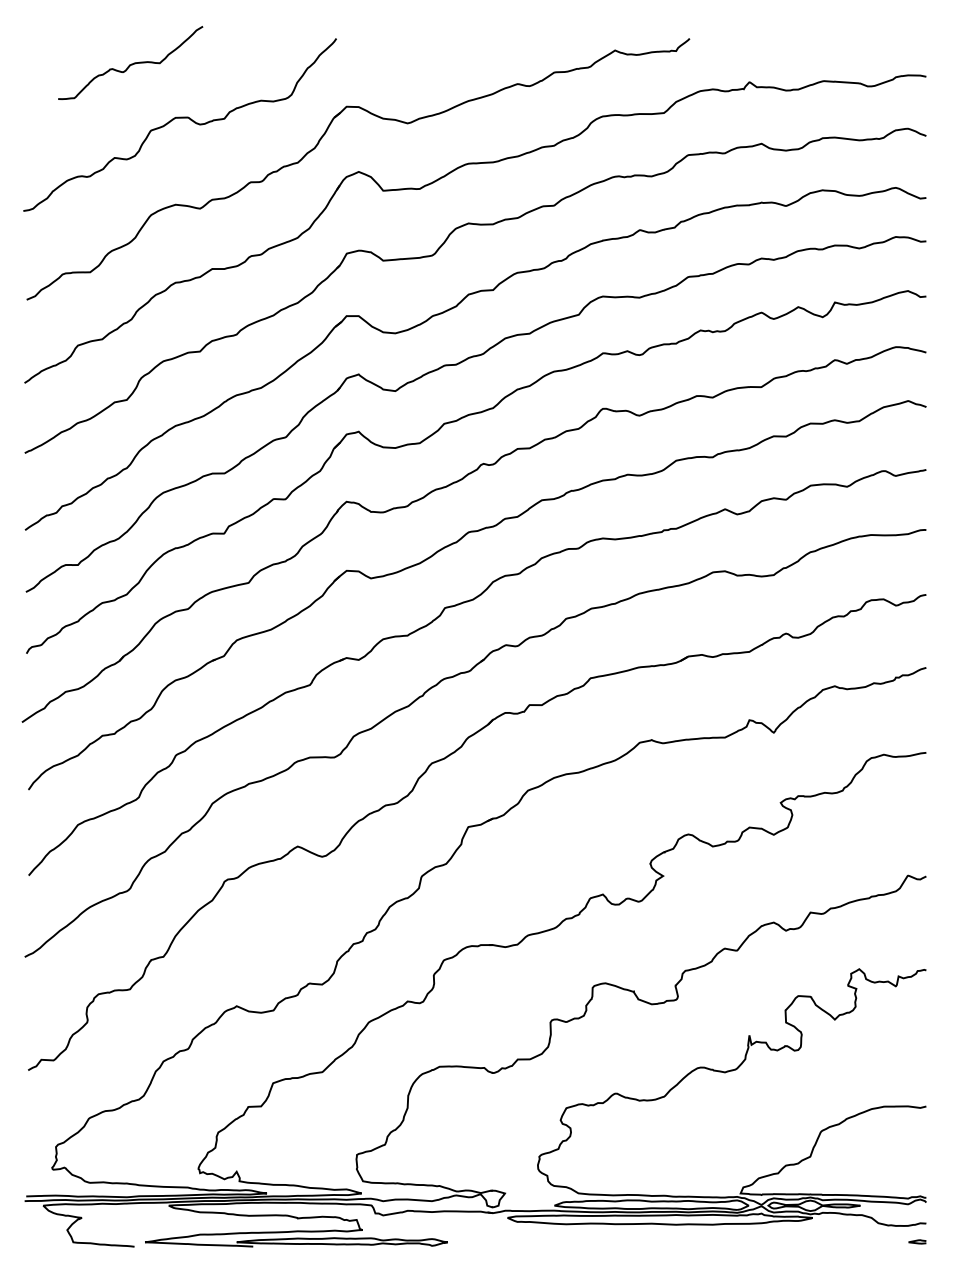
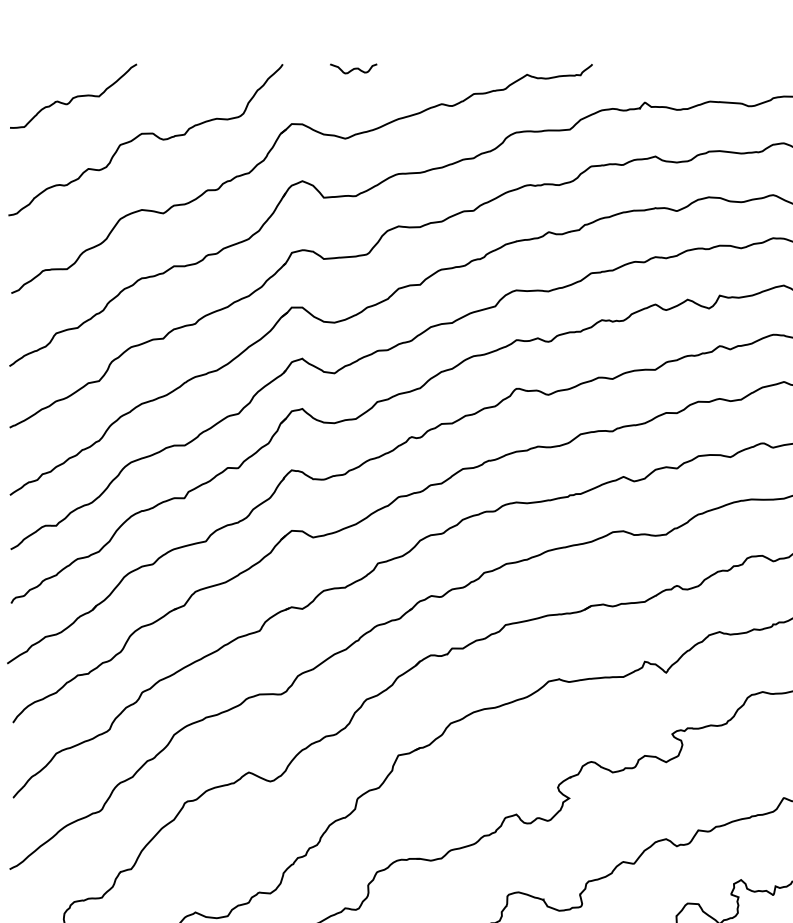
curve: (417, 43) -> (353, 68), added
curve: (131, 63) -> (74, 96), moved

